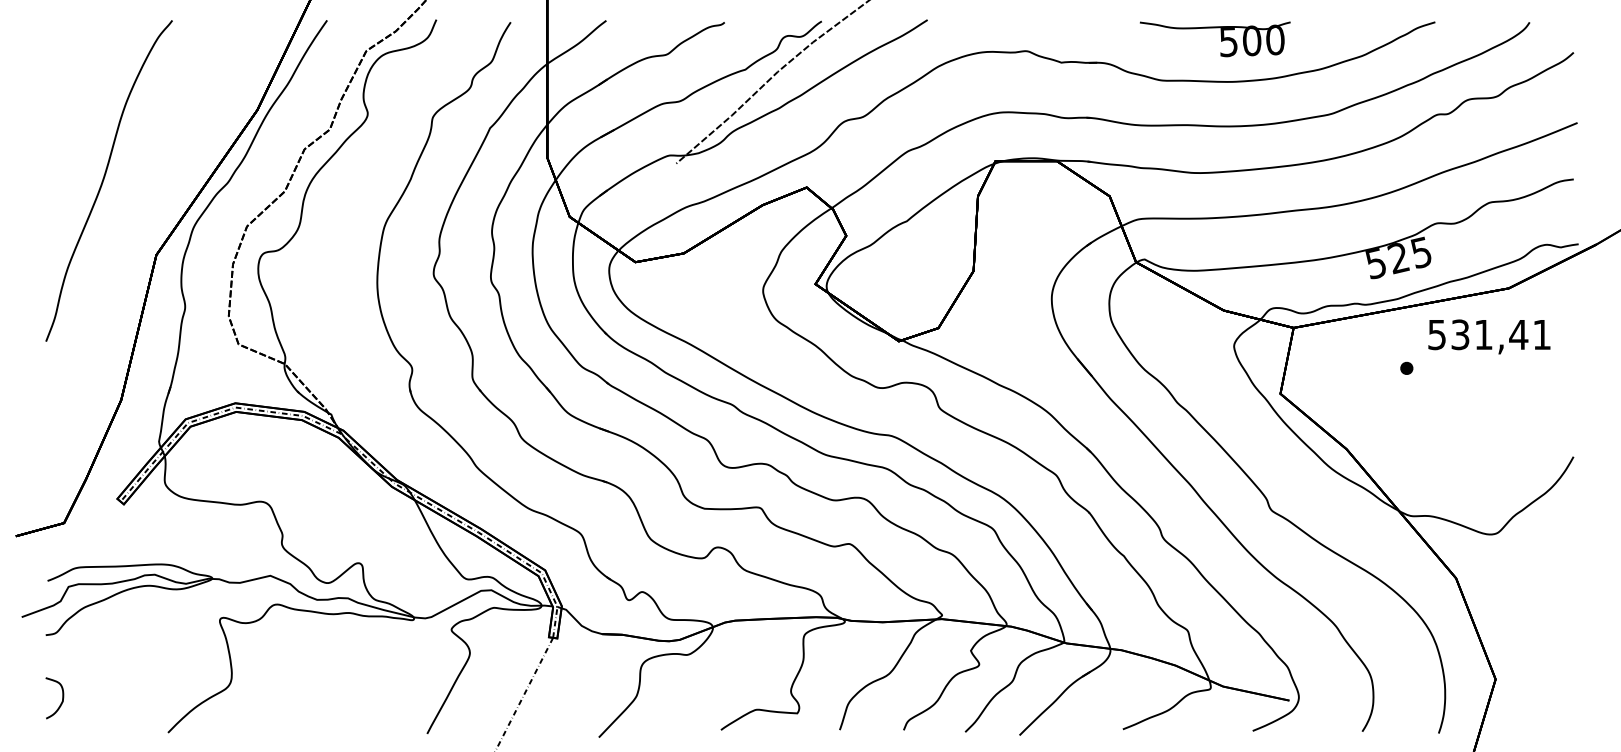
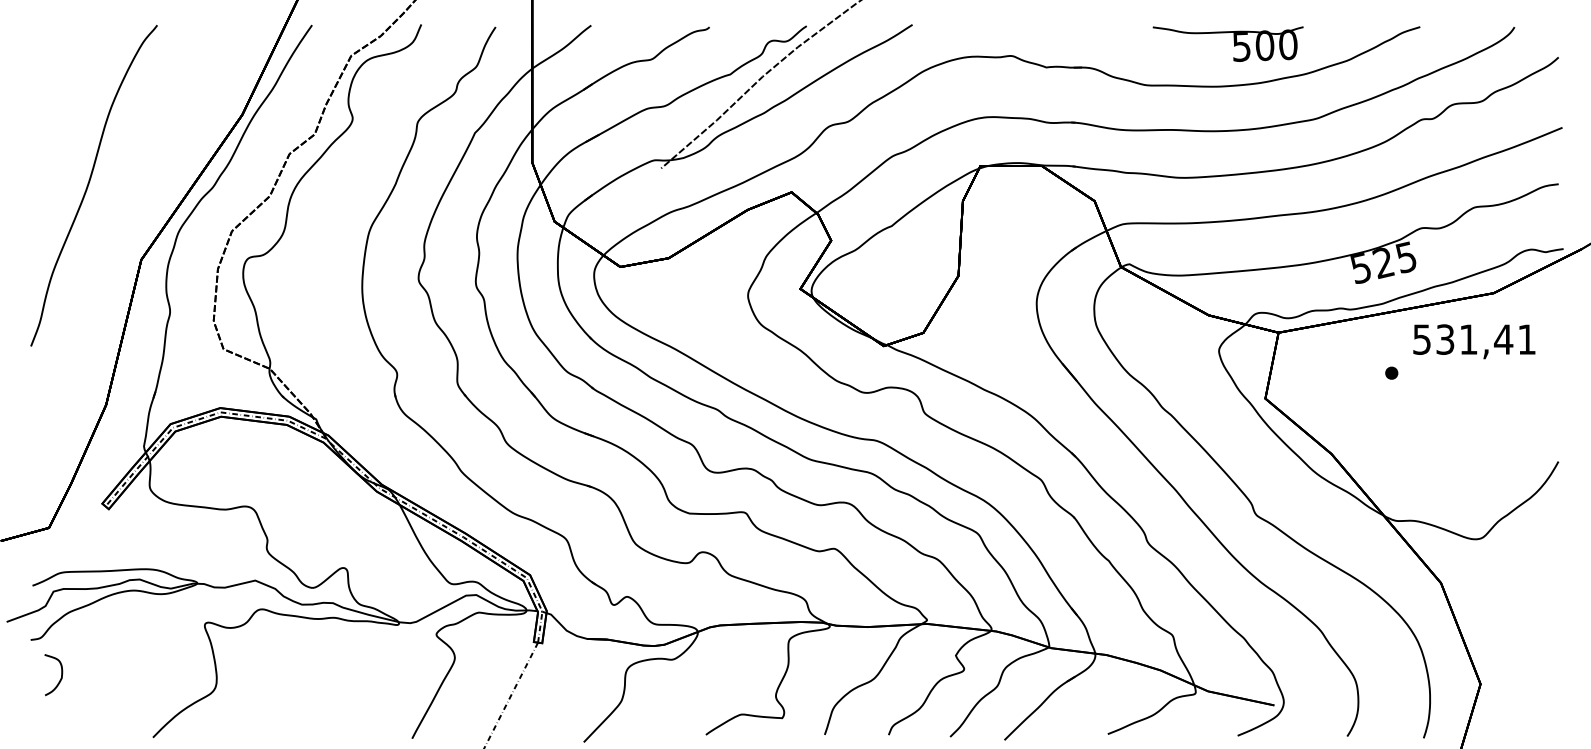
part: (1215, 39) -> (1228, 44), moved
curve: (61, 701) -> (60, 678), moved

